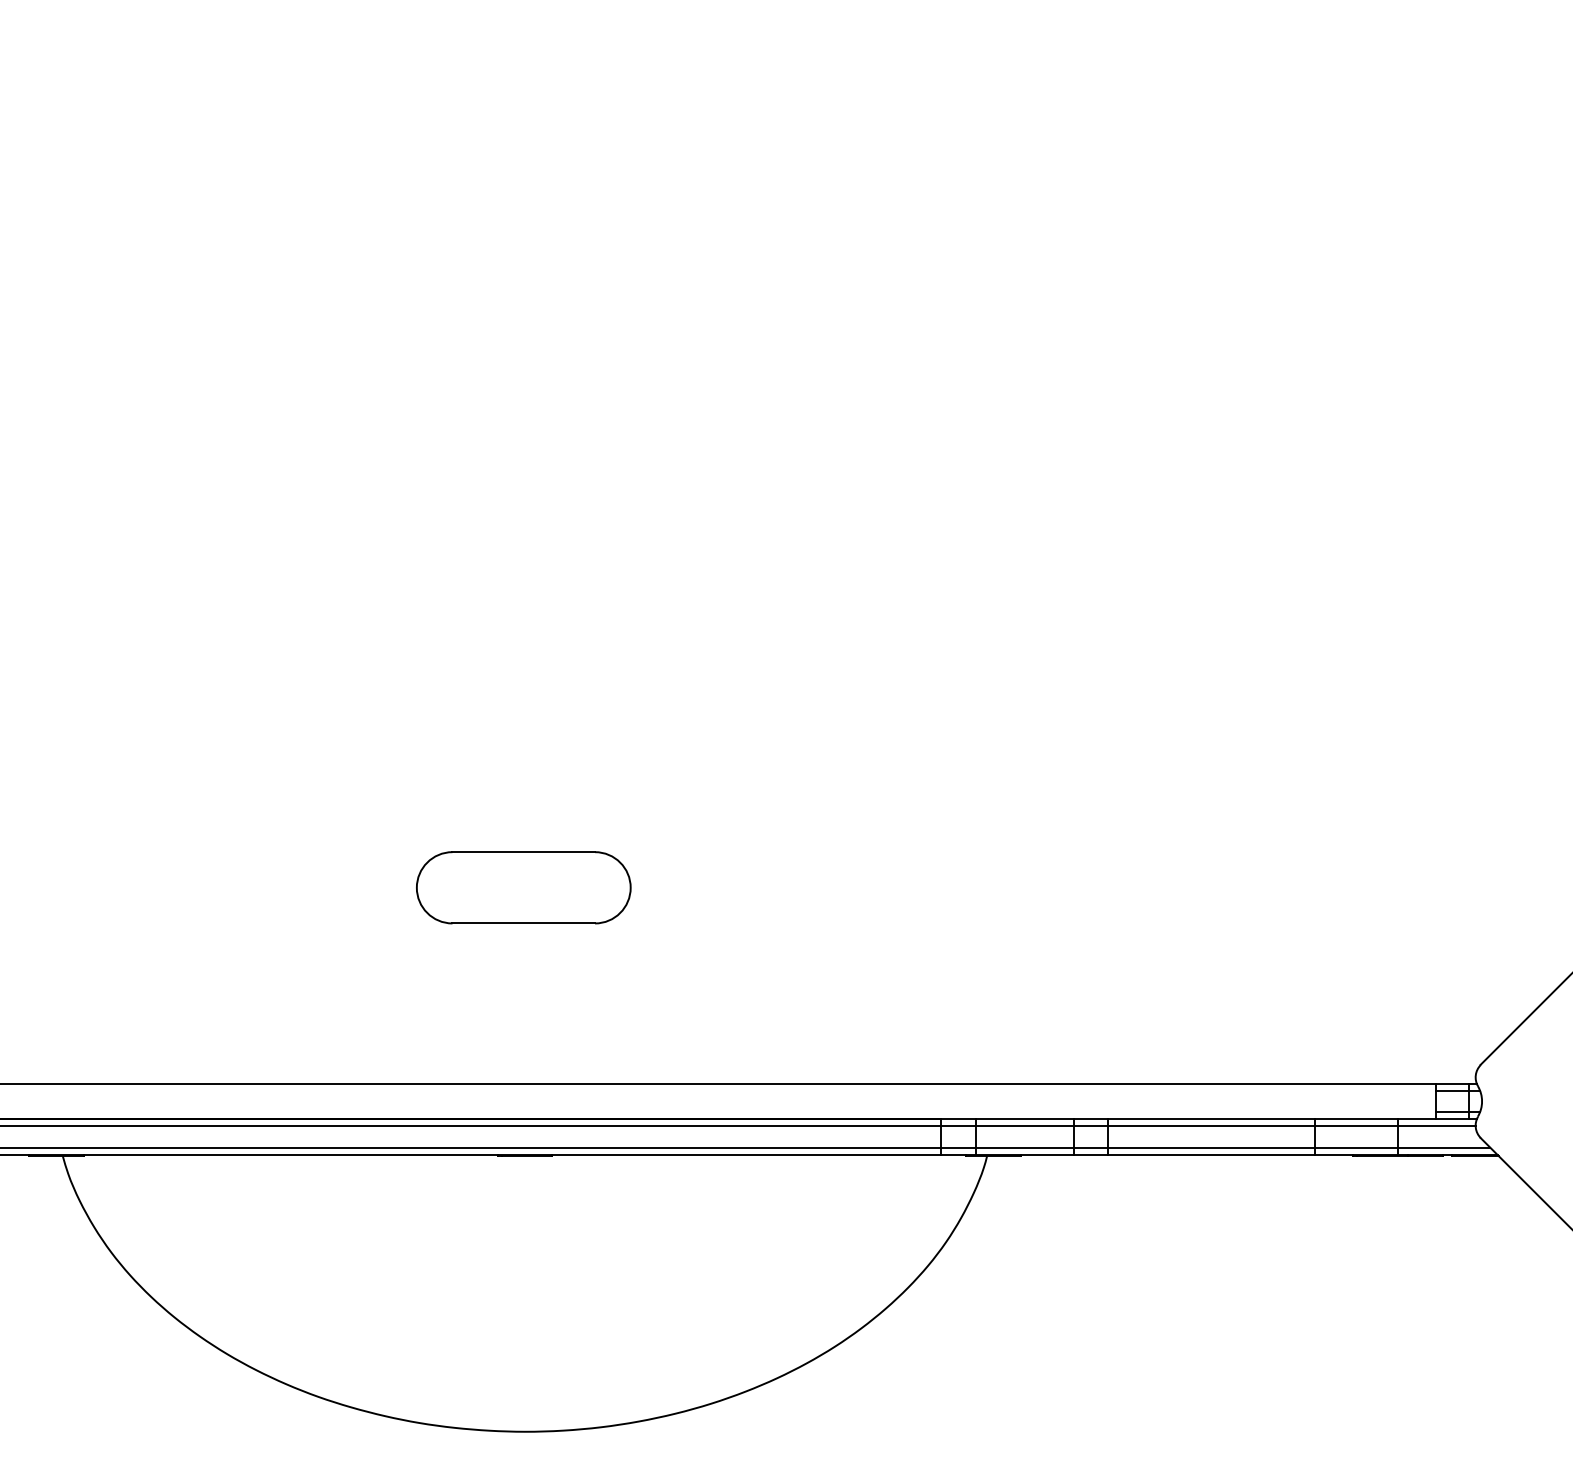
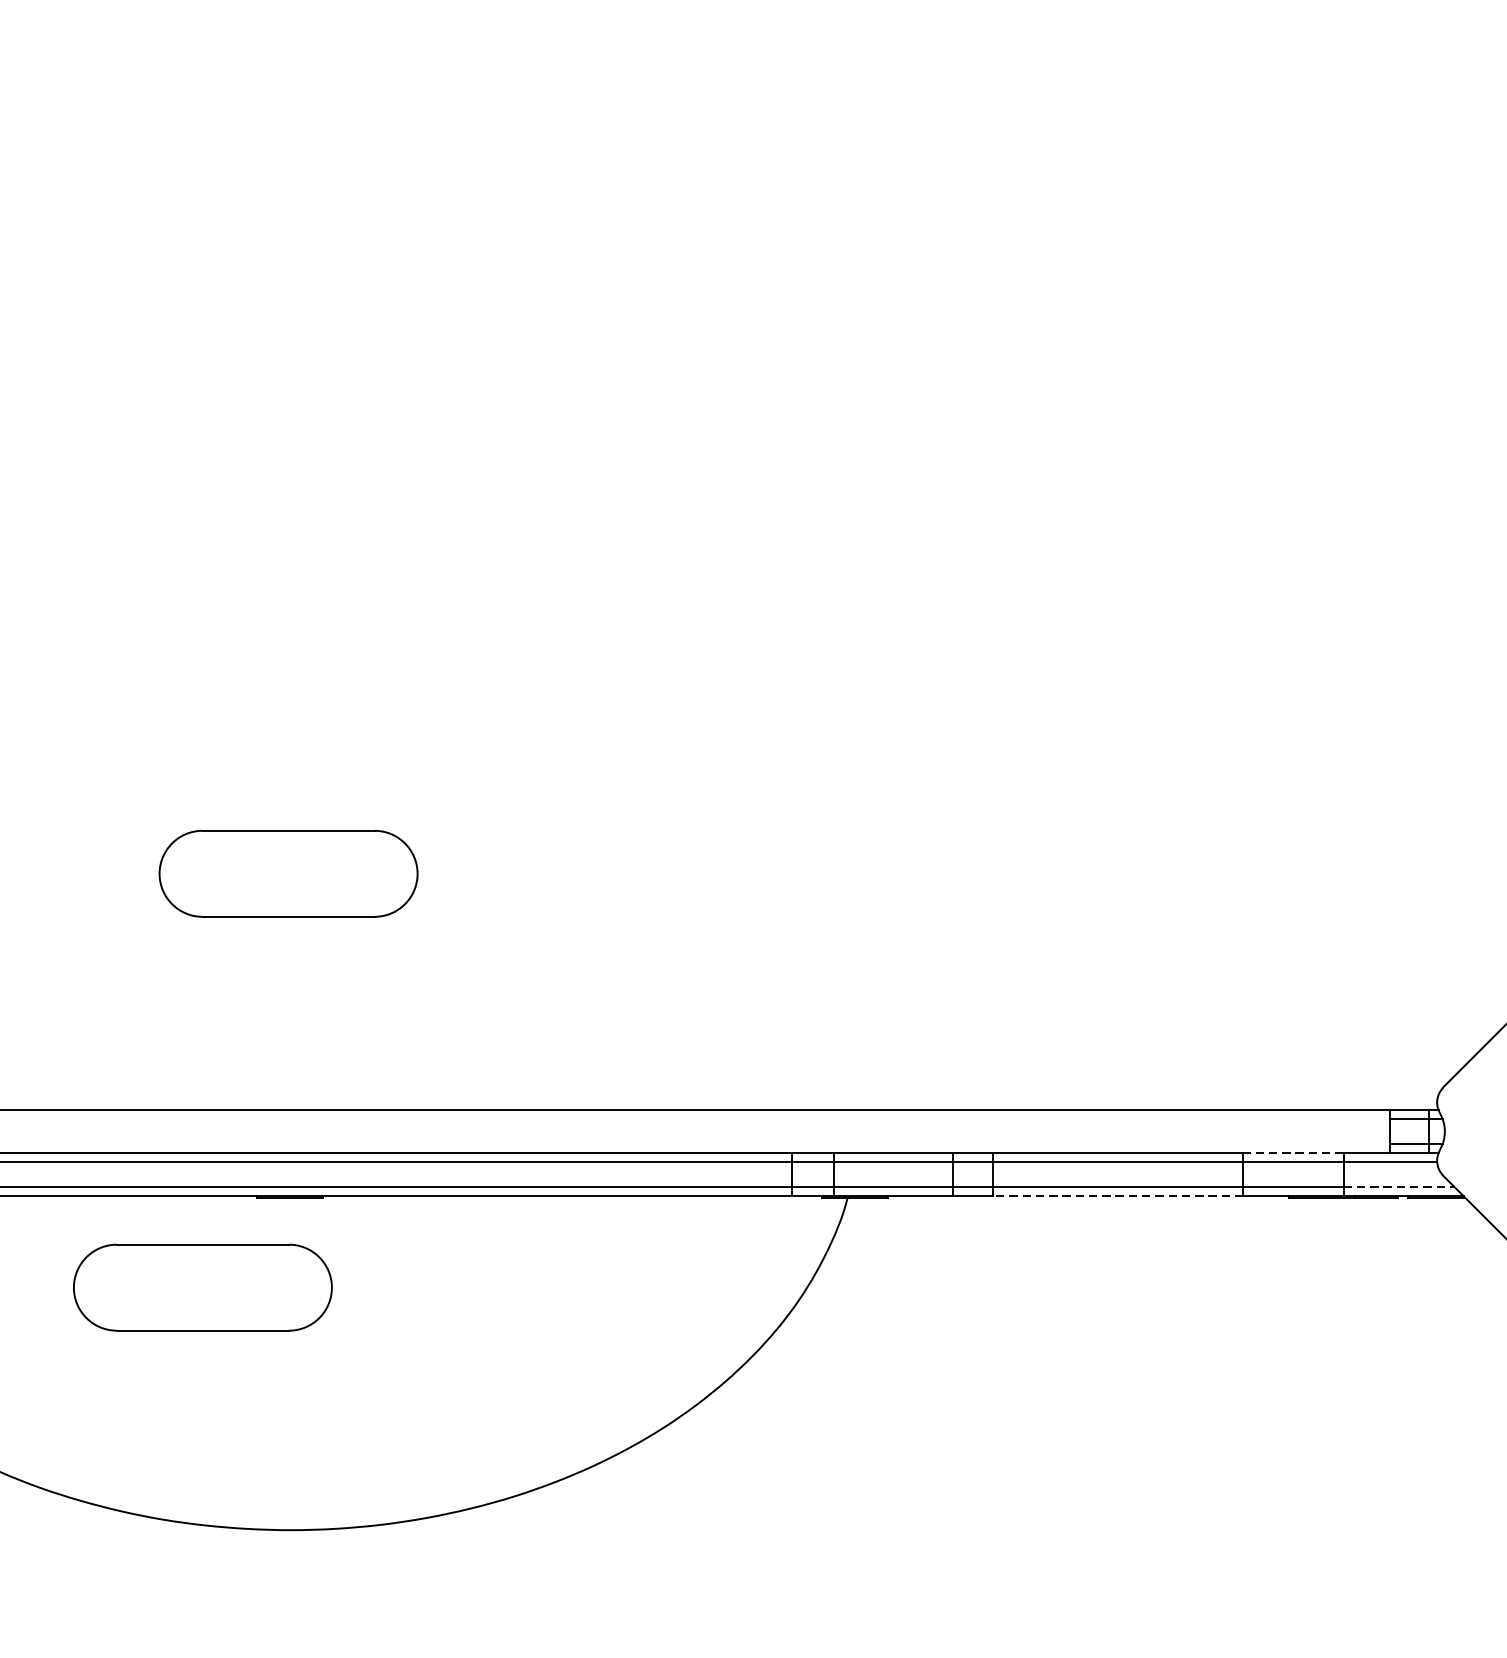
line: (1356, 1119) -> (1293, 1153), solid -> dashed
line: (1444, 1147) -> (1399, 1187), solid -> dashed
line: (1211, 1154) -> (1118, 1195), solid -> dashed
part: (452, 1230) -> (202, 1287), added

